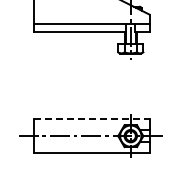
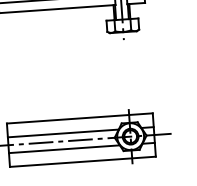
line: (91, 119) -> (79, 119), dashed -> solid
line: (77, 129) -> (62, 132), added
line: (77, 142) -> (63, 149), added

